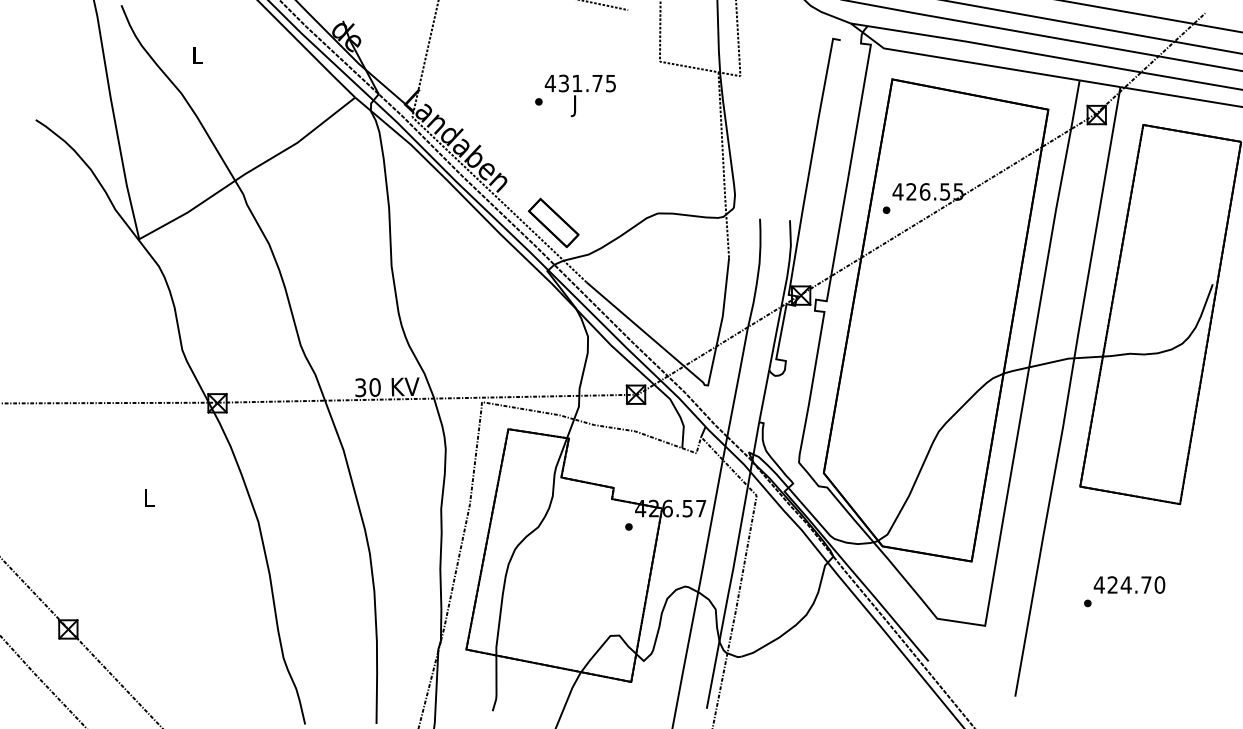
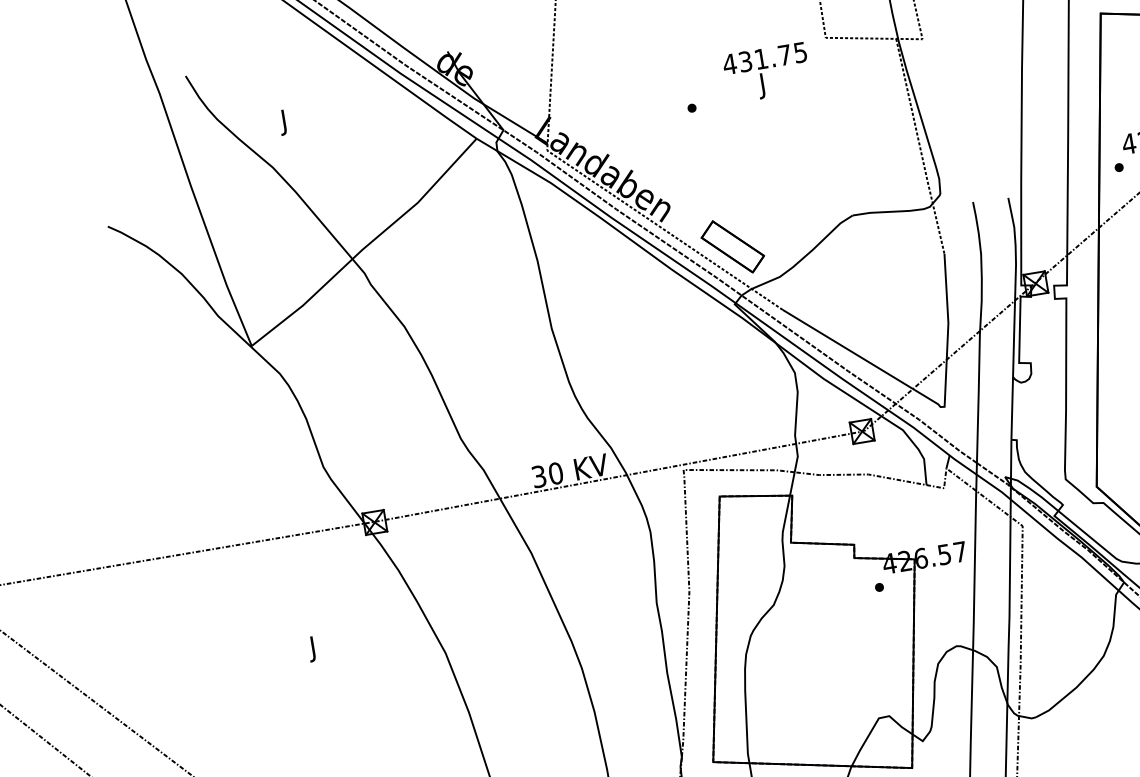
text: (197, 57) -> (284, 122), L -> J
text: (579, 95) -> (766, 72), moved
text: (149, 500) -> (314, 649), L -> J

